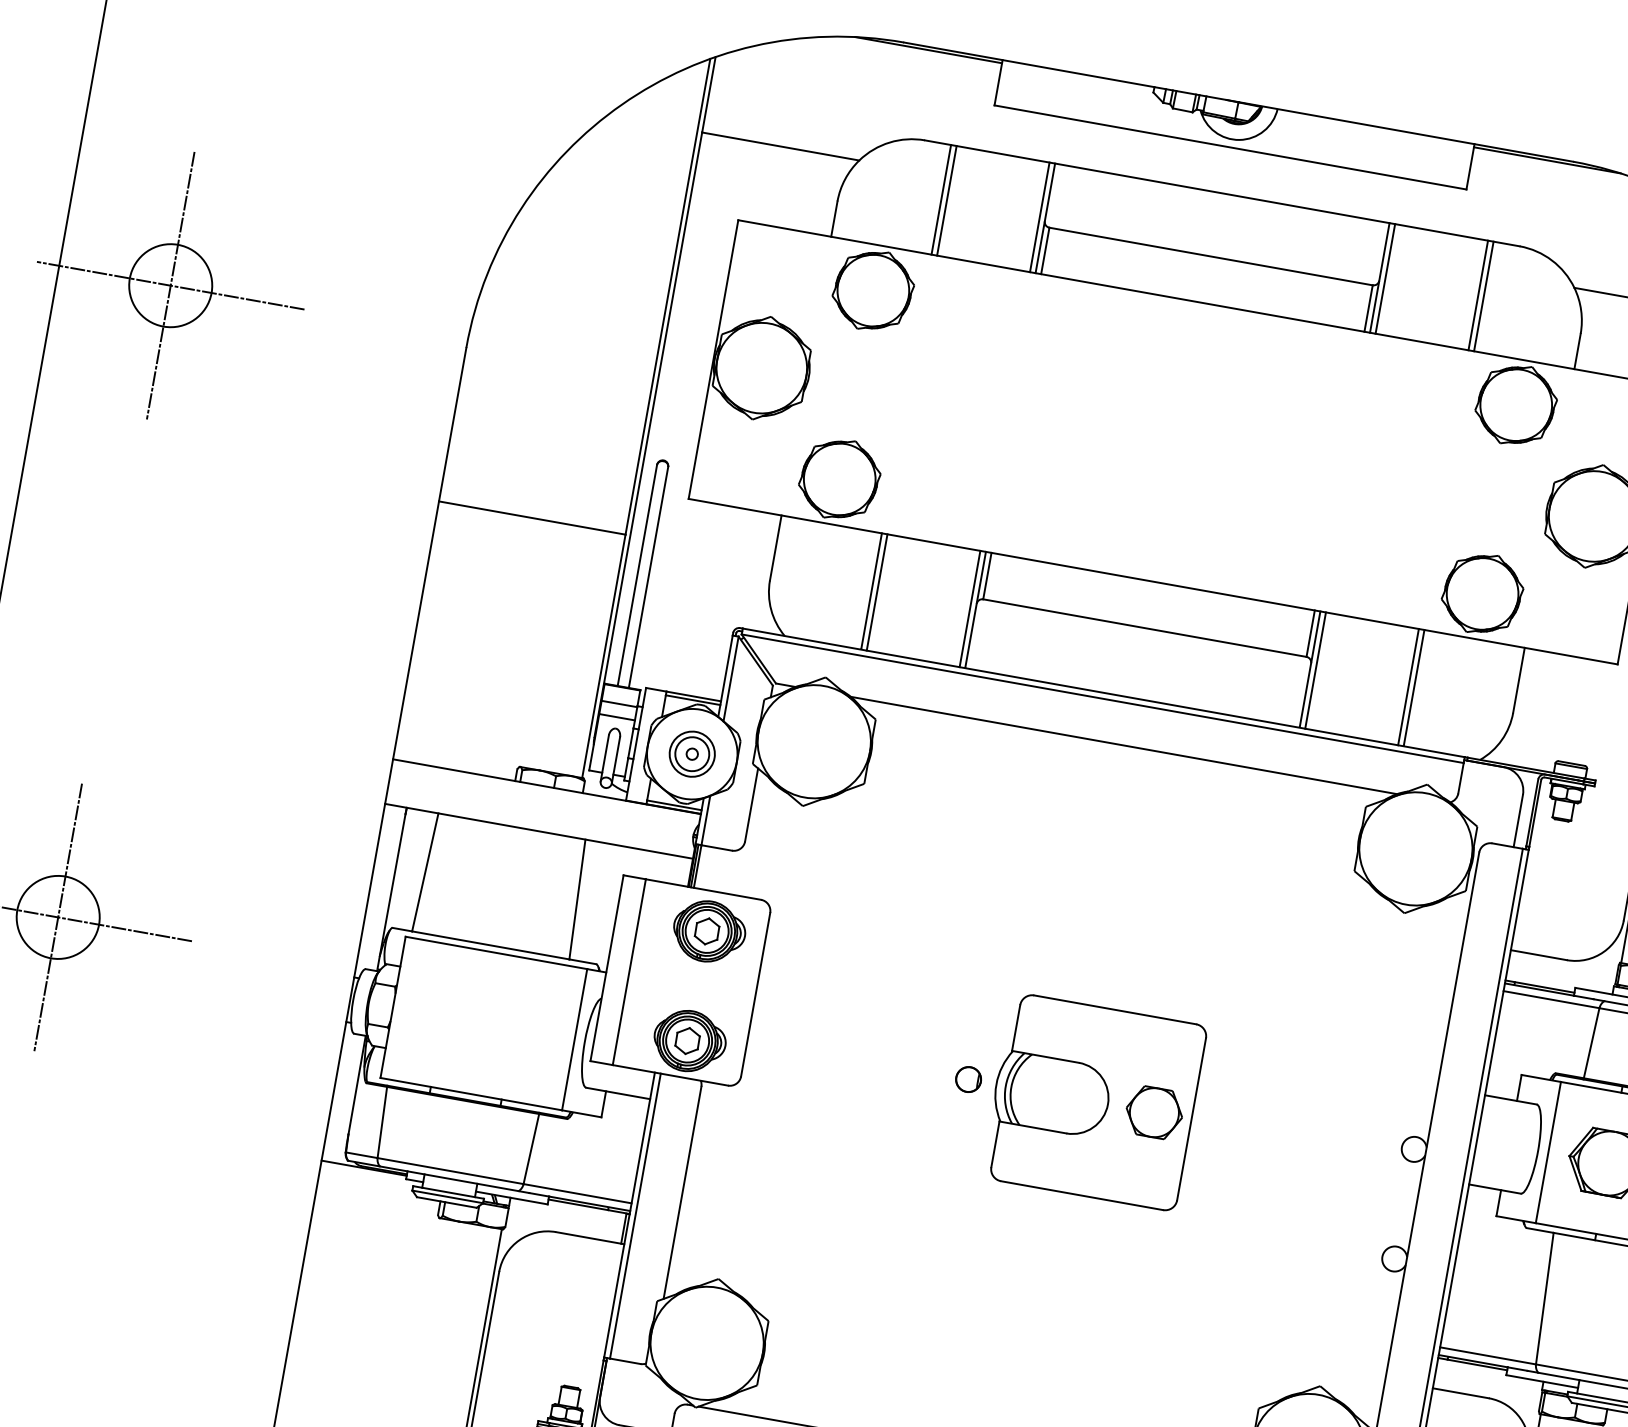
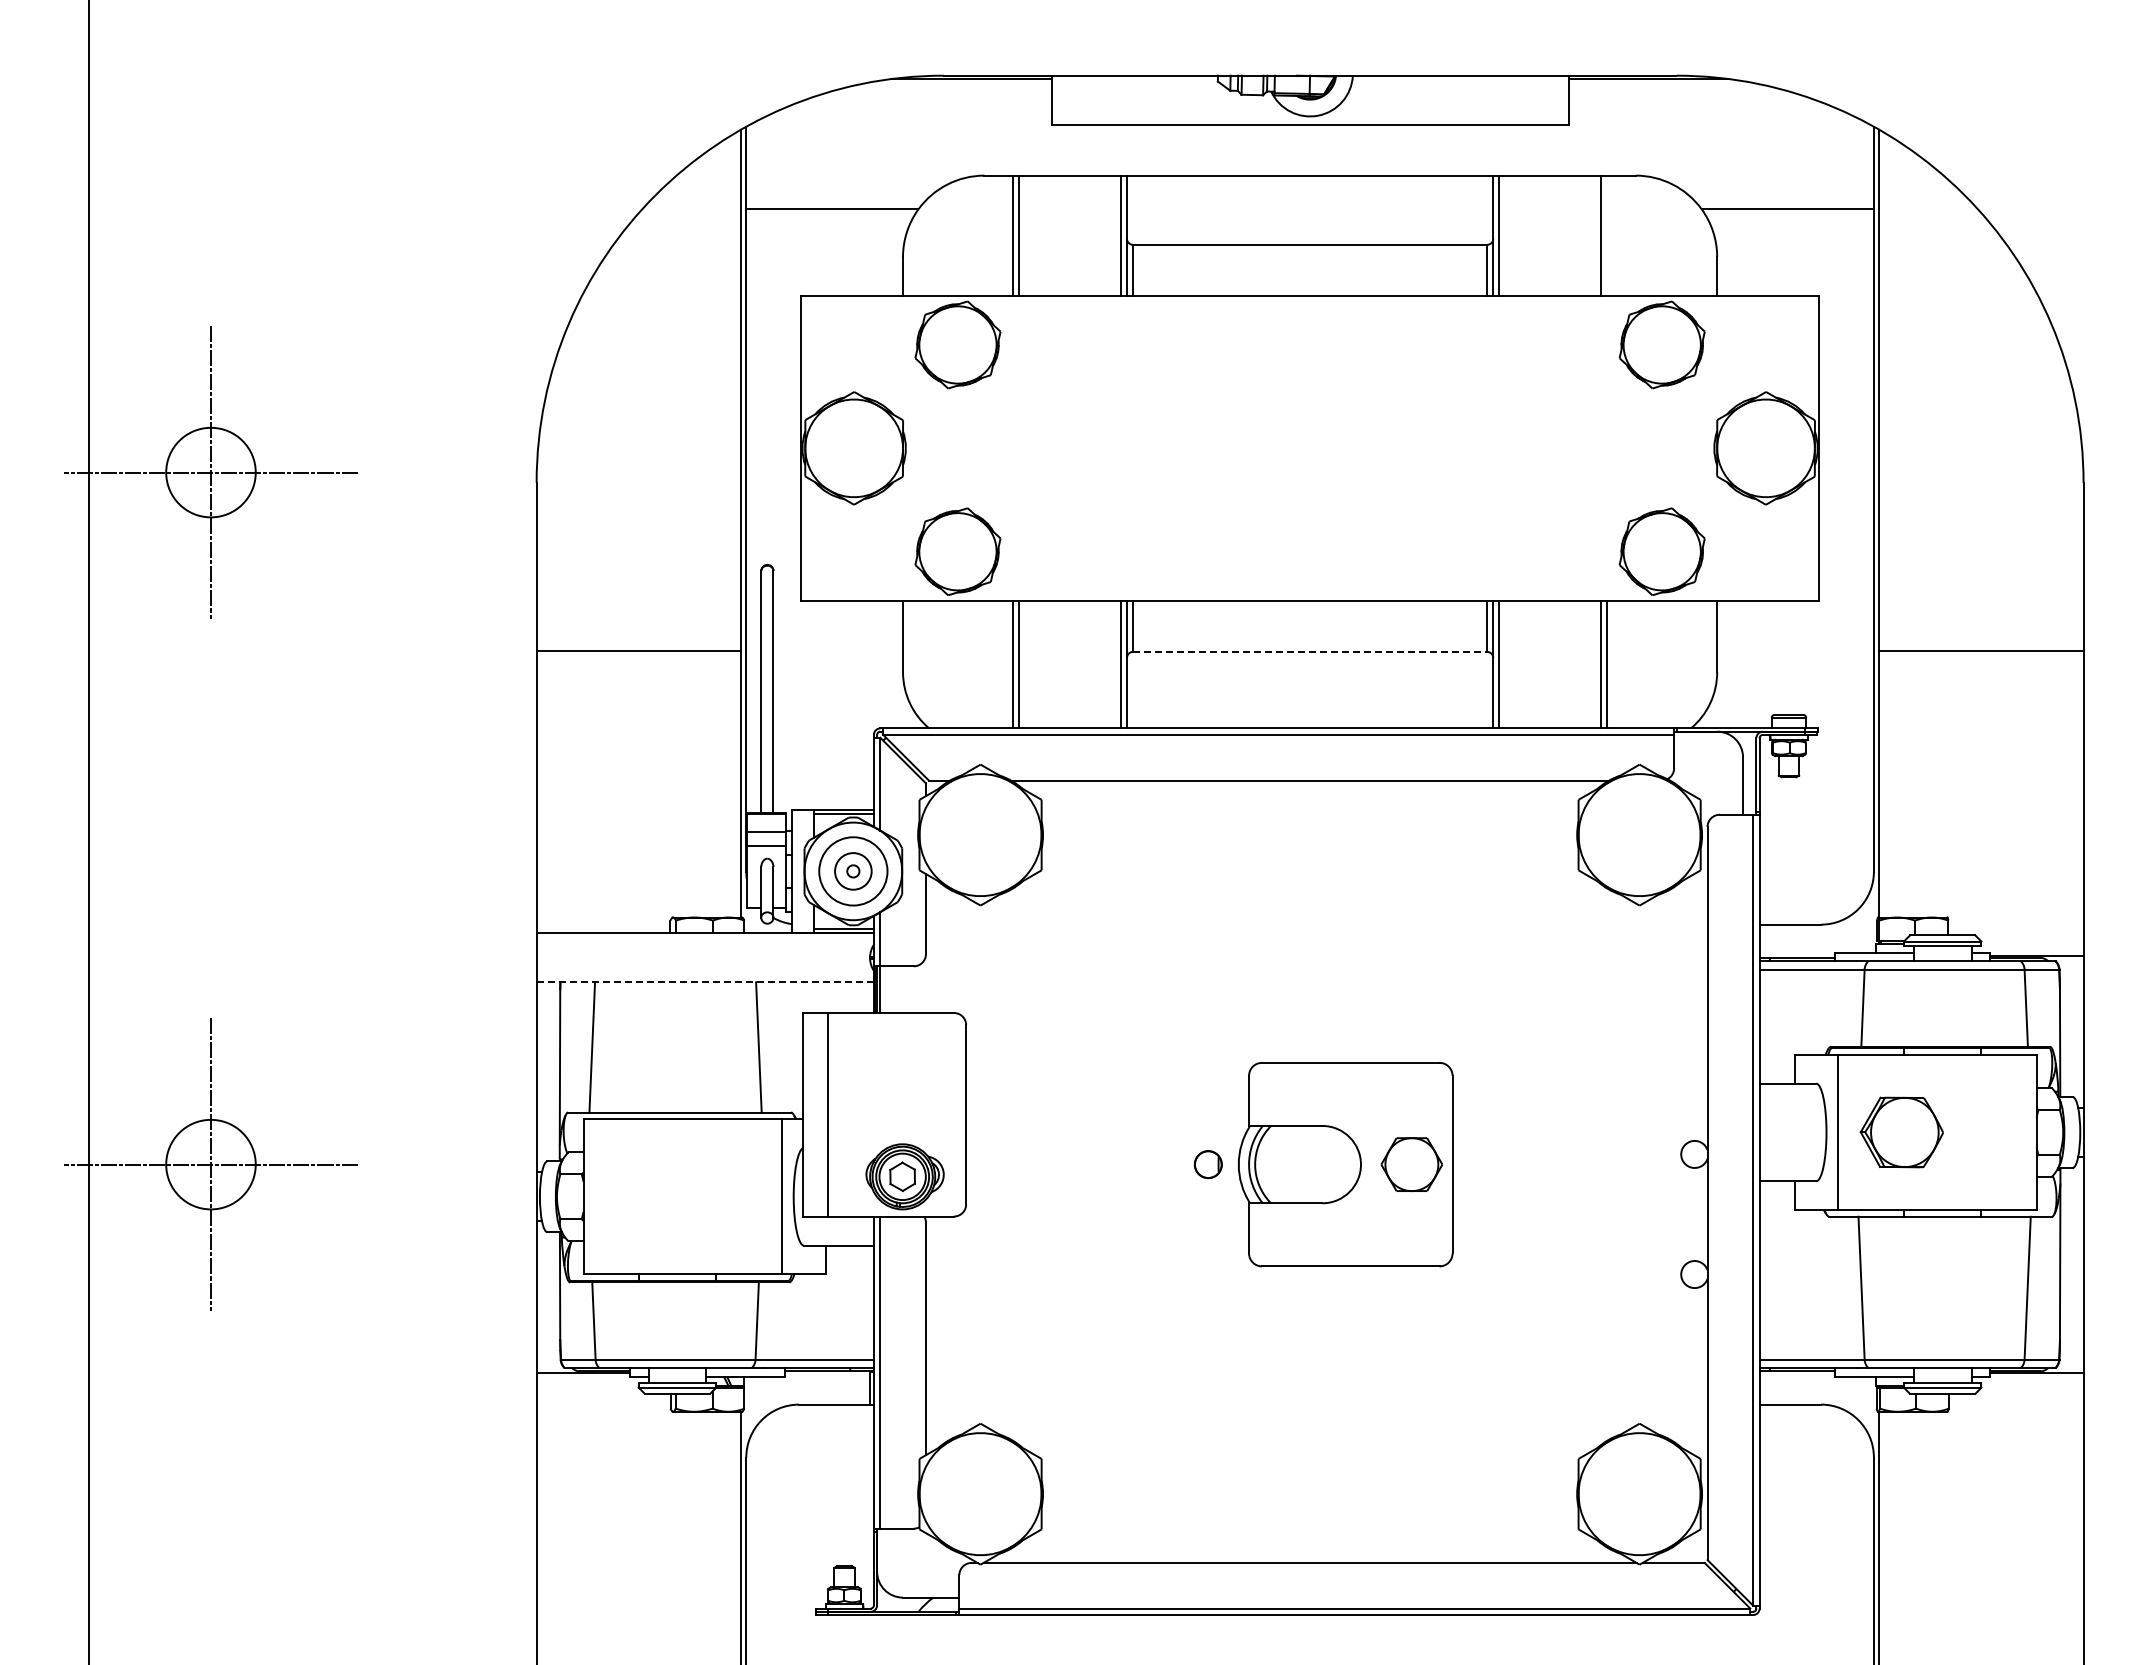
line: (1484, 296) -> (1607, 235), removed
line: (1145, 627) -> (1310, 651), solid -> dashed
circle: (691, 754) -> (852, 871), size x1.4
line: (539, 831) -> (705, 982), solid -> dashed
part: (708, 931) -> (904, 1056), removed

